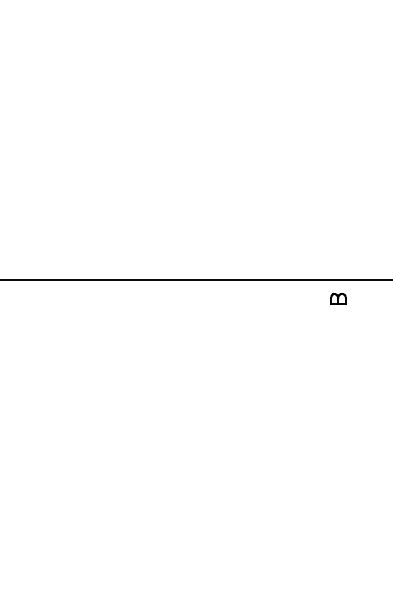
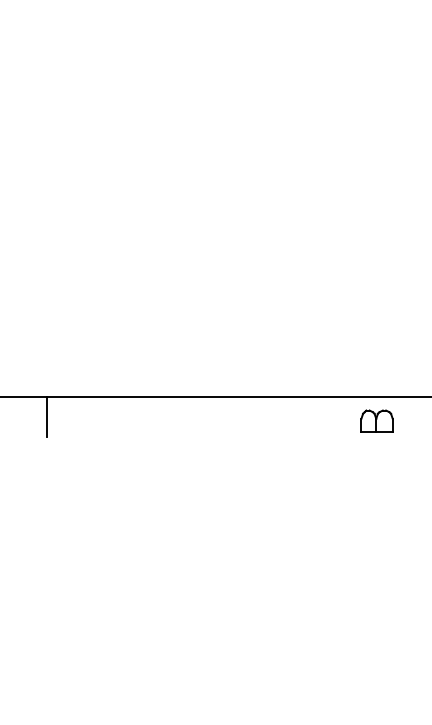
line: (75, 295) -> (46, 416), added
part: (338, 298) -> (377, 420), size x1.67

